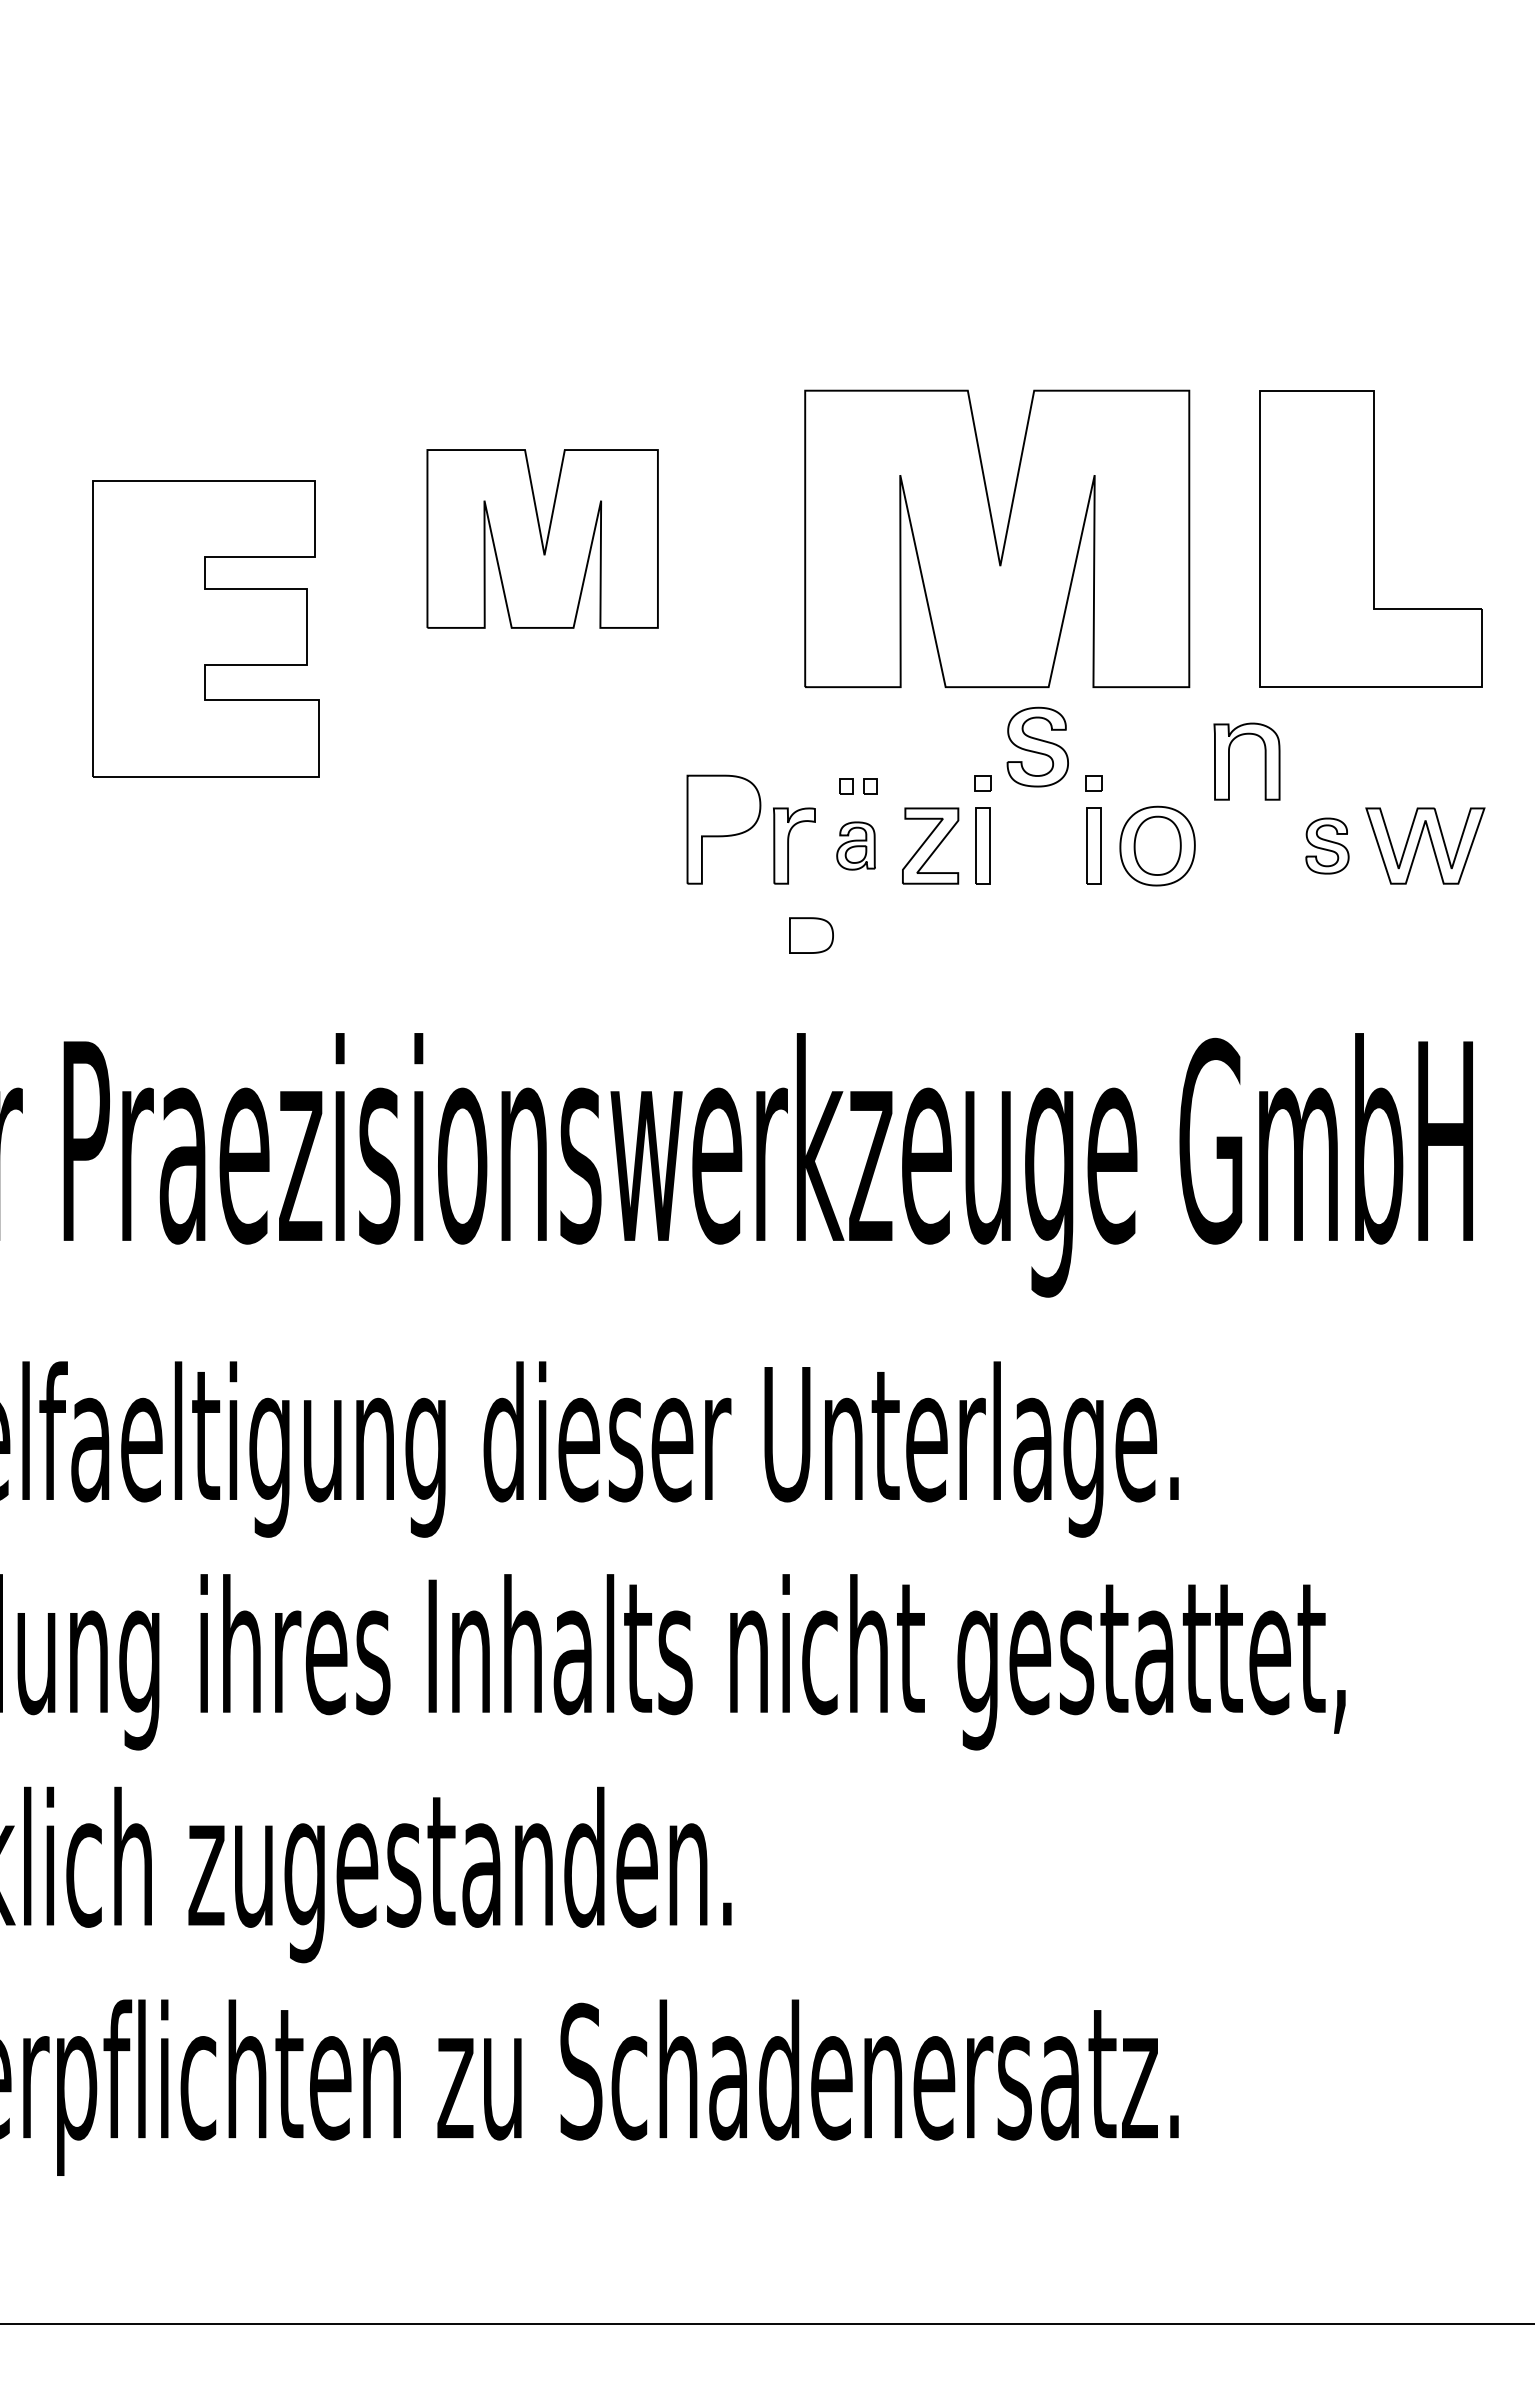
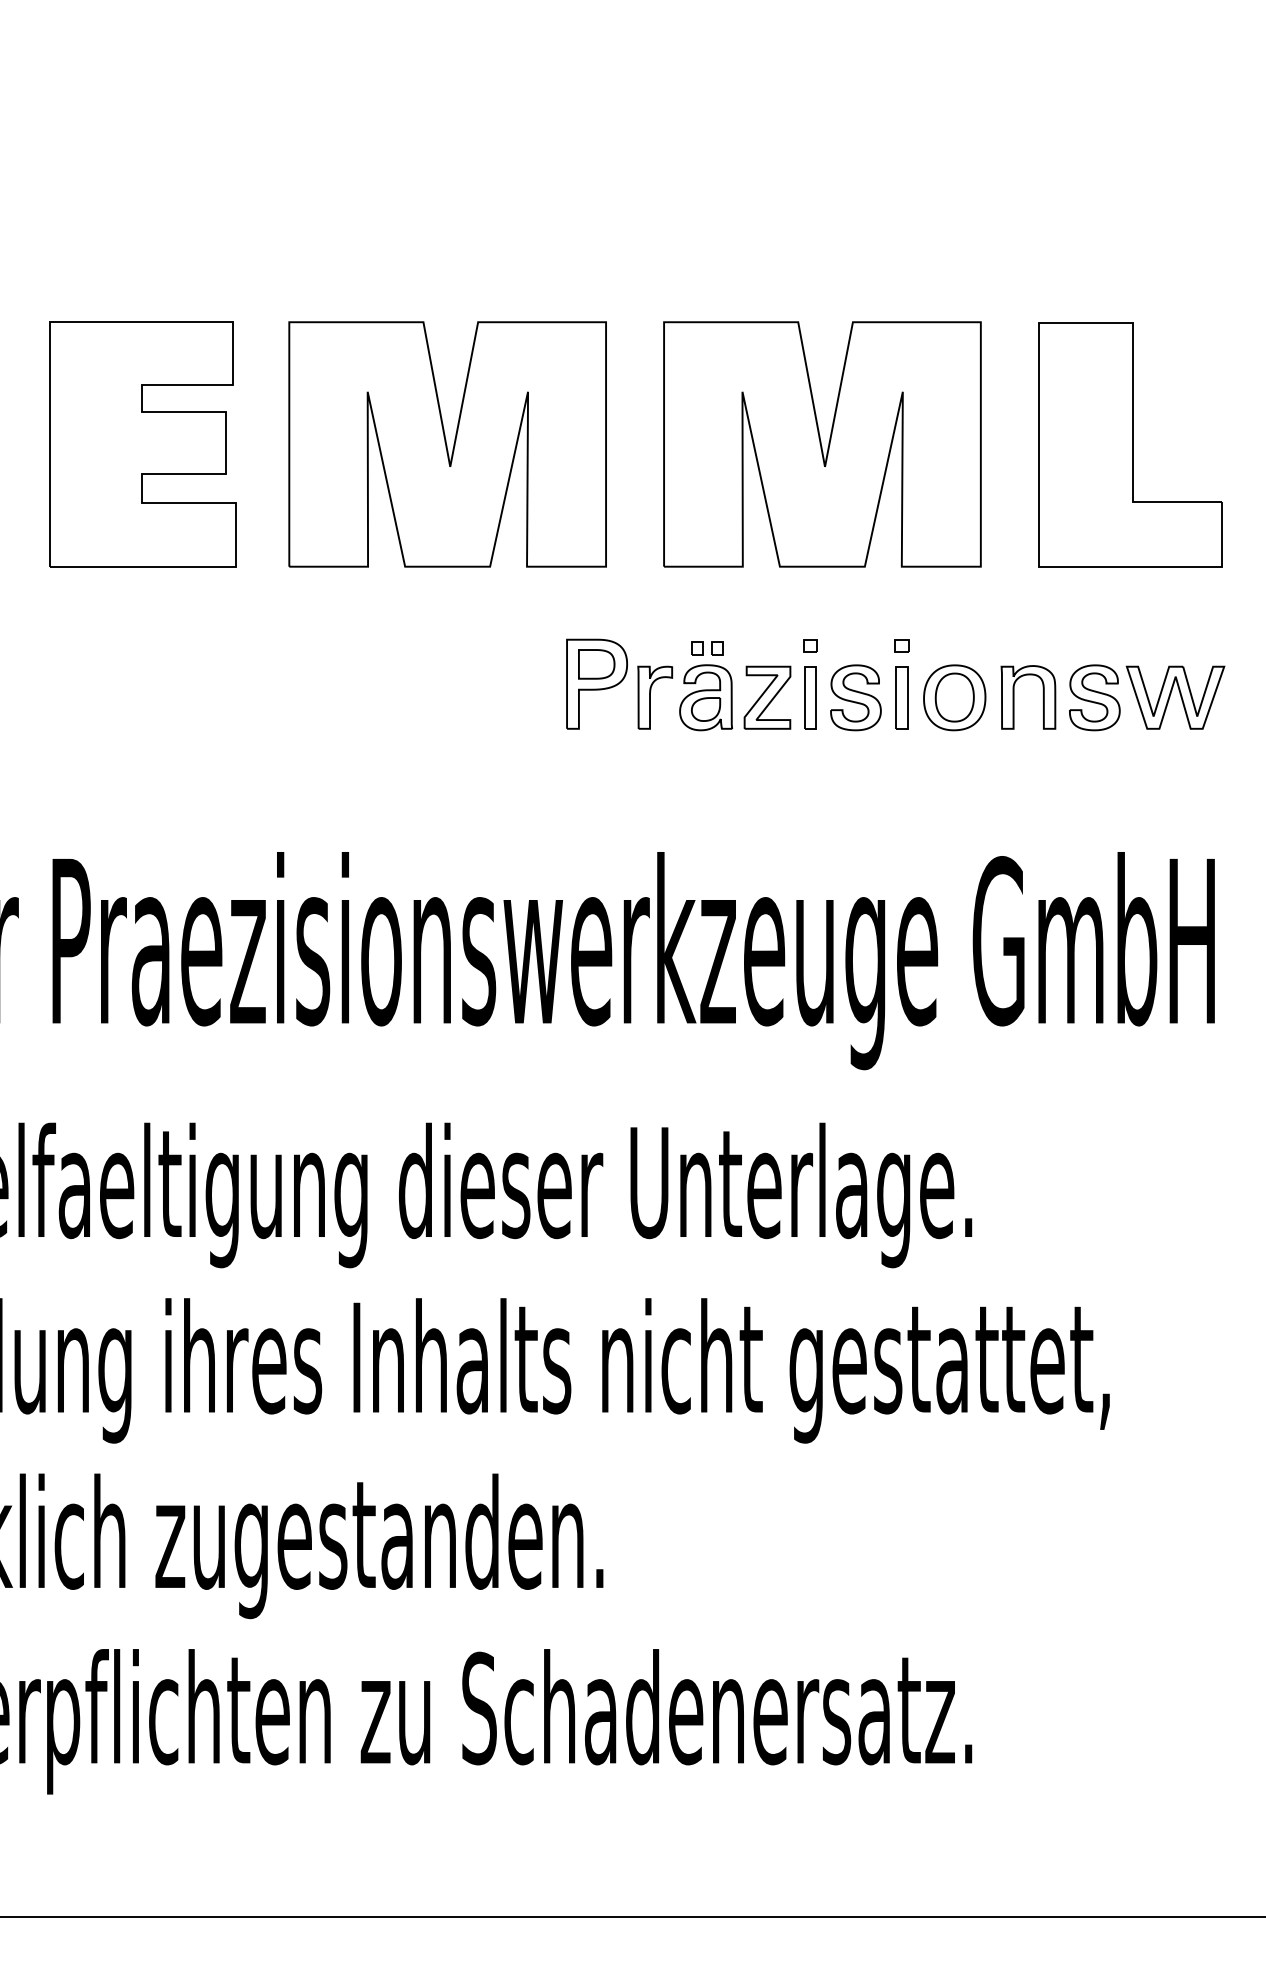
part: (542, 538) -> (447, 444), size x1.67
part: (205, 628) -> (142, 444), moved
part: (1037, 746) -> (855, 697), moved
part: (1229, 761) -> (1014, 697), moved
part: (855, 845) -> (705, 697), size x1.67
part: (1327, 845) -> (1094, 697), size x1.43
part: (811, 935) -> (596, 664), moved

